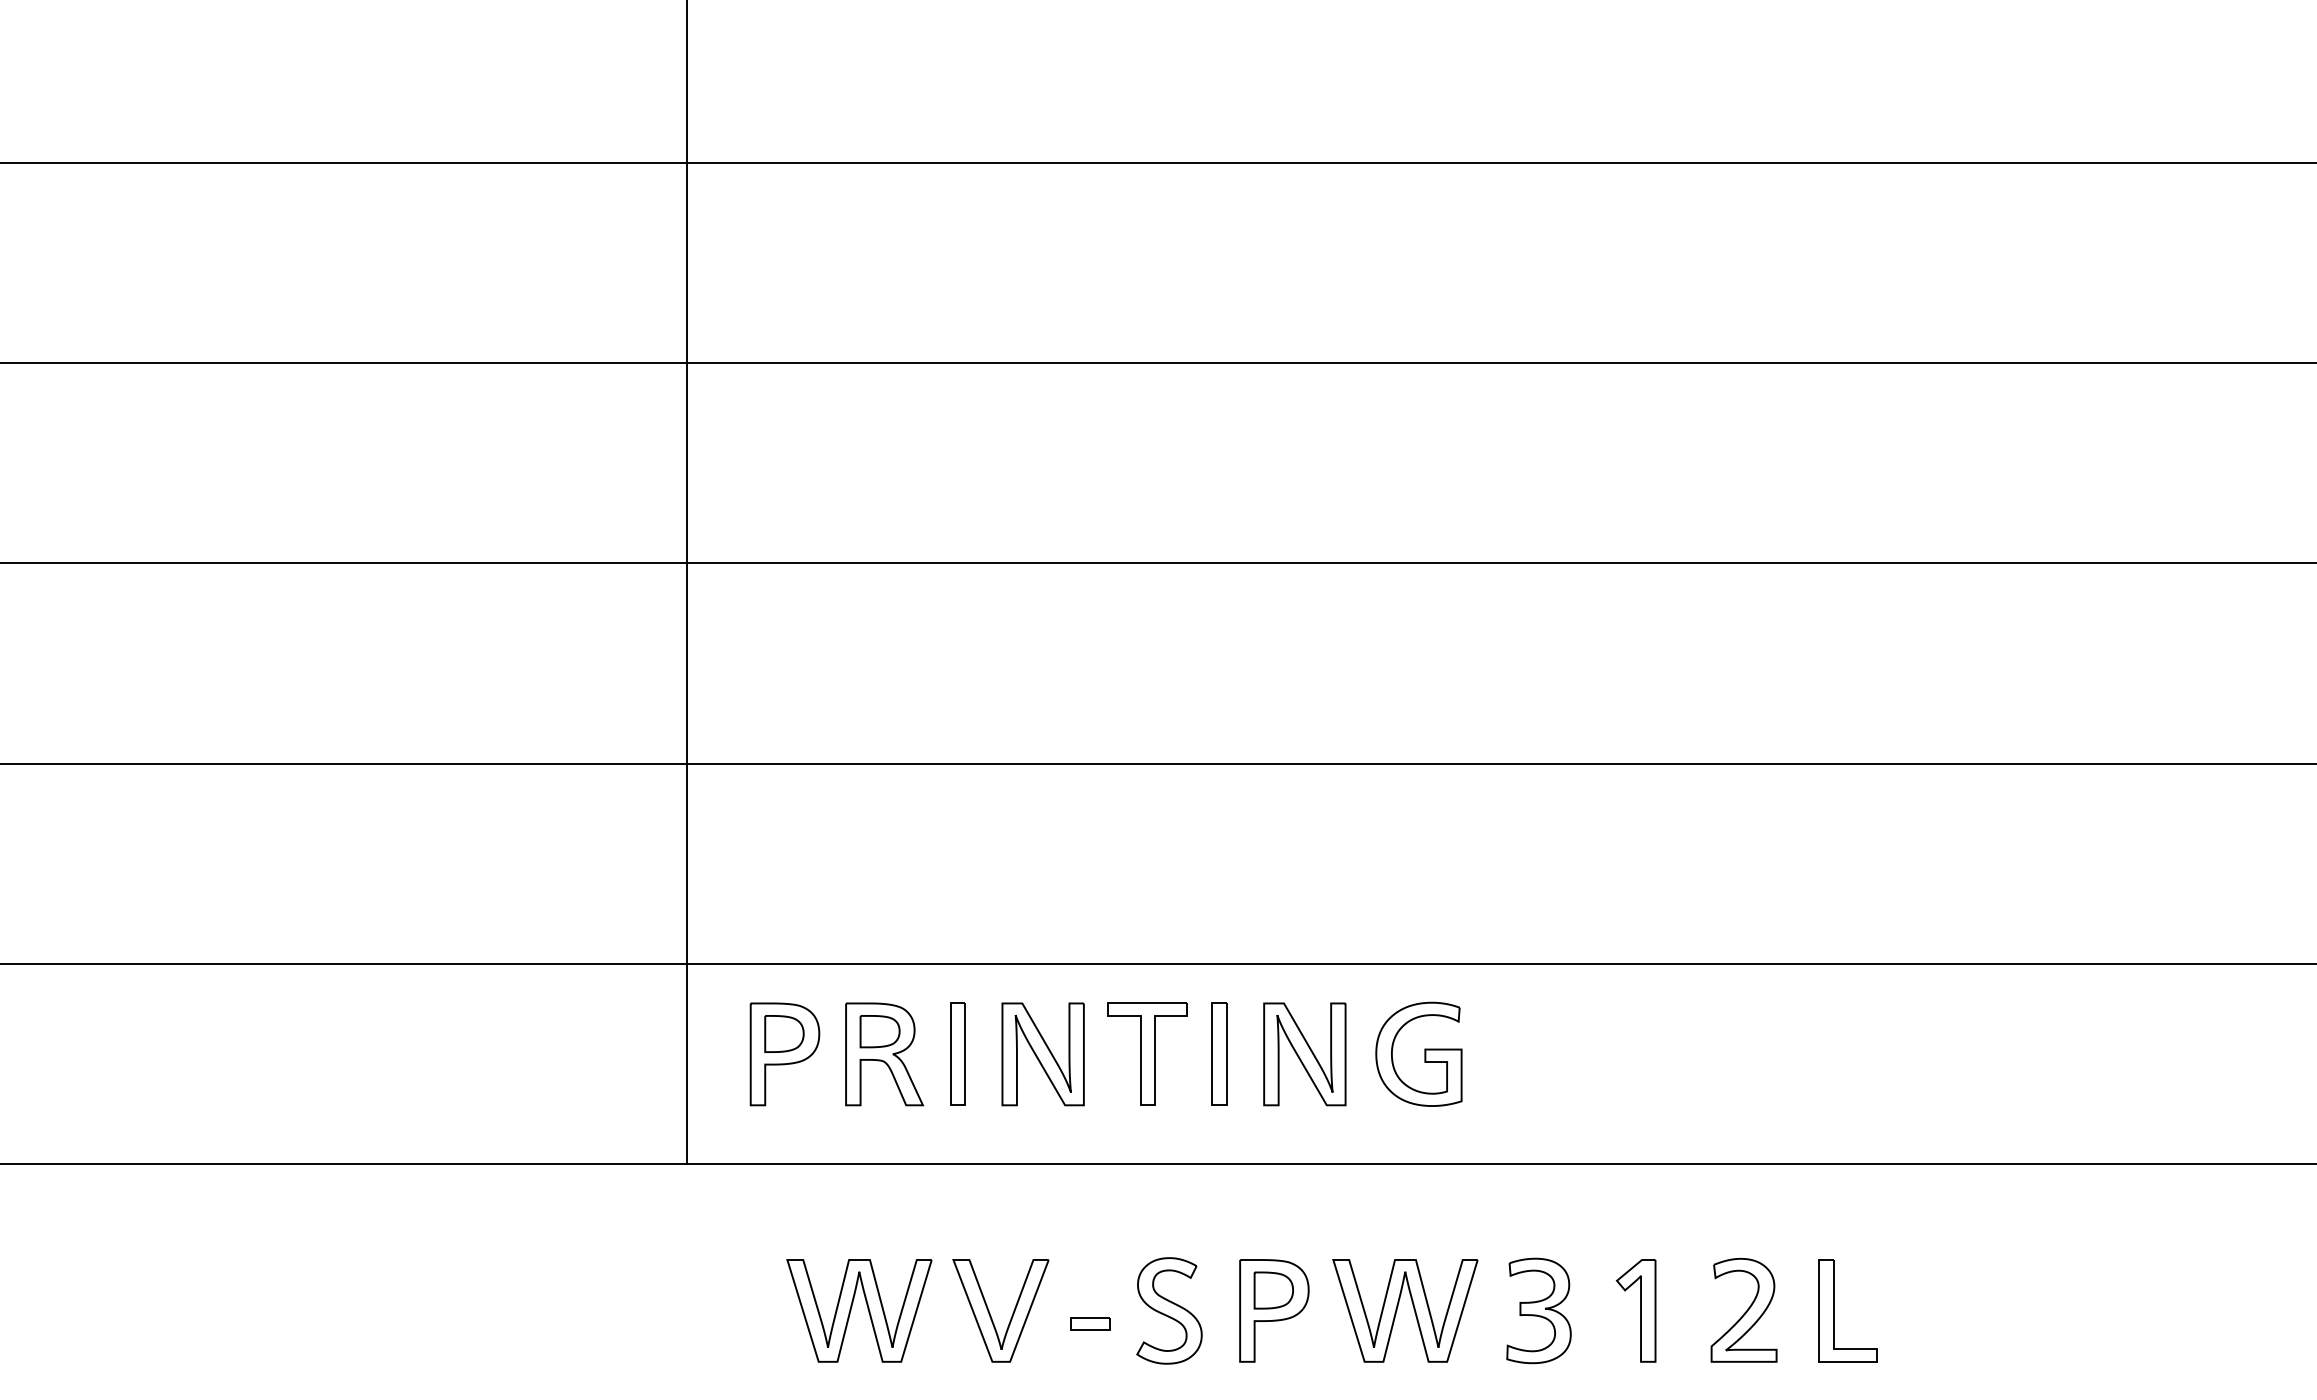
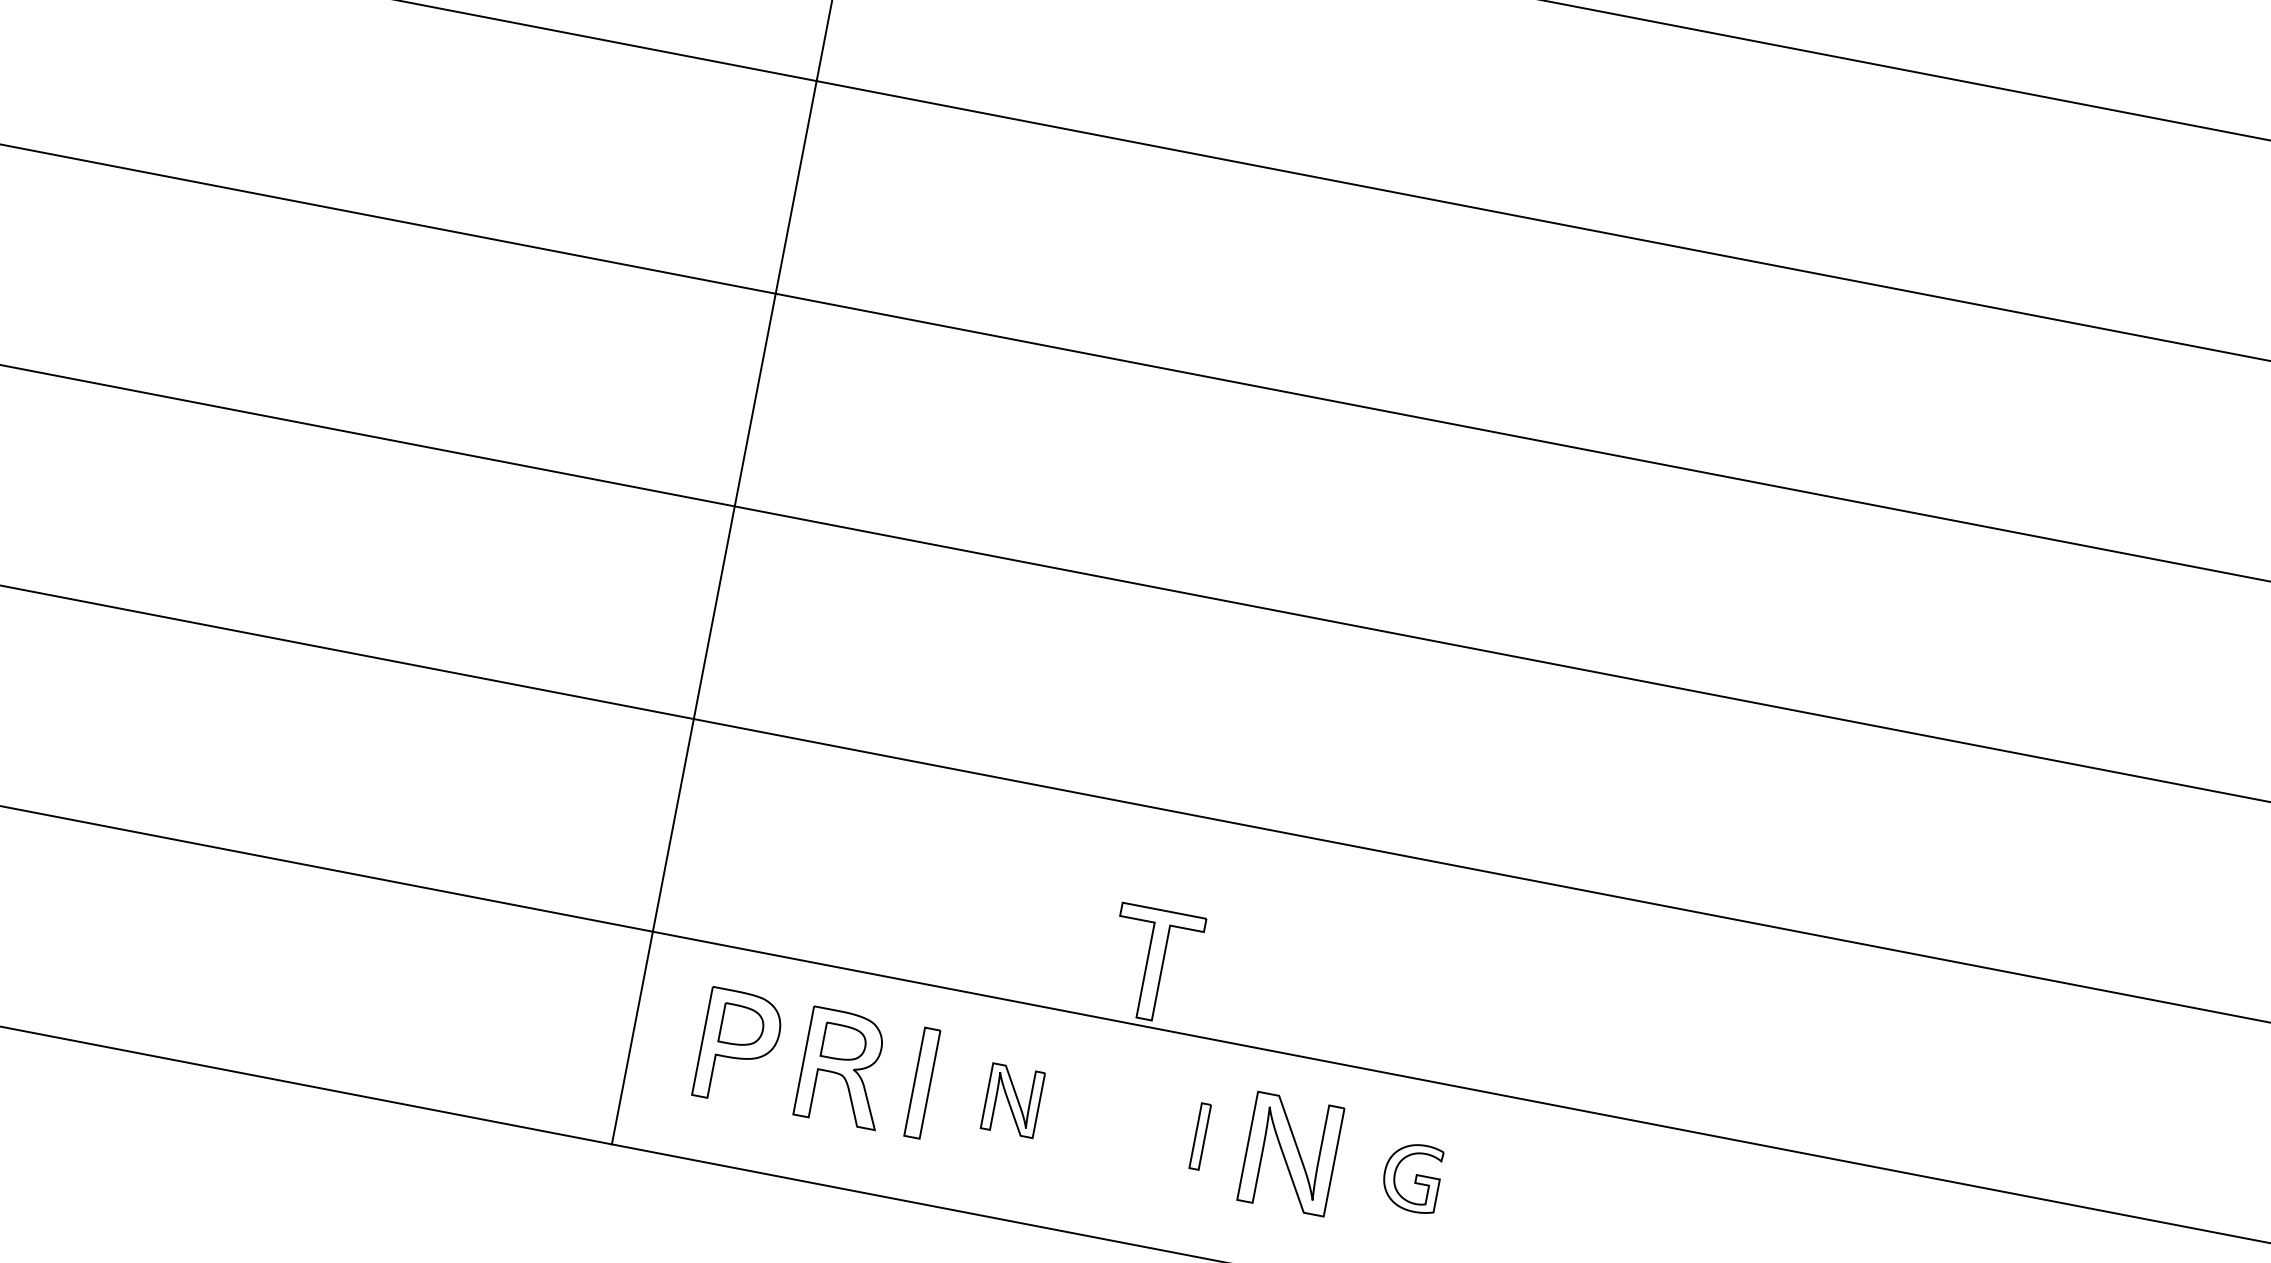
part: (1147, 1053) -> (1154, 963), moved
part: (1219, 1053) -> (1200, 1135), size x0.6
part: (1418, 1053) -> (1411, 1176), size x0.6
part: (1042, 1054) -> (1012, 1100), size x0.6

